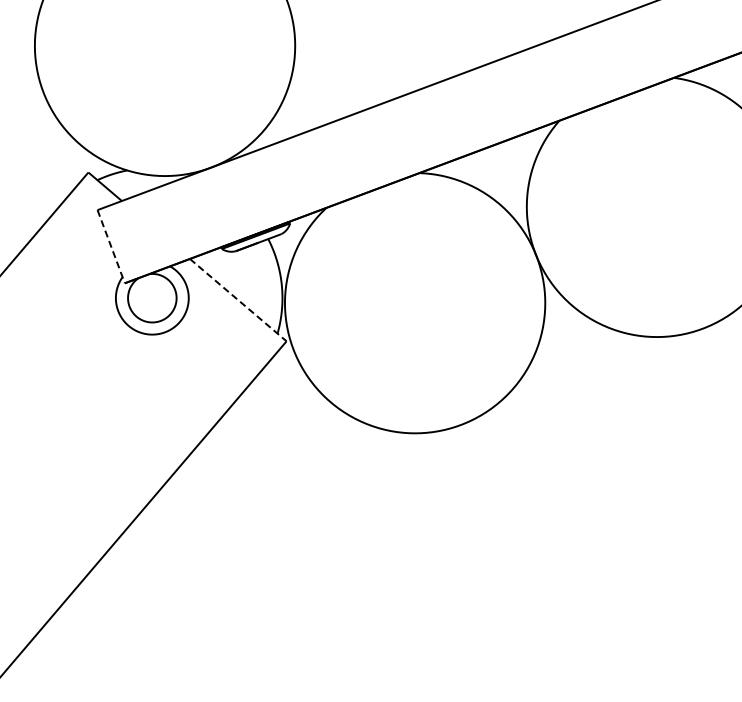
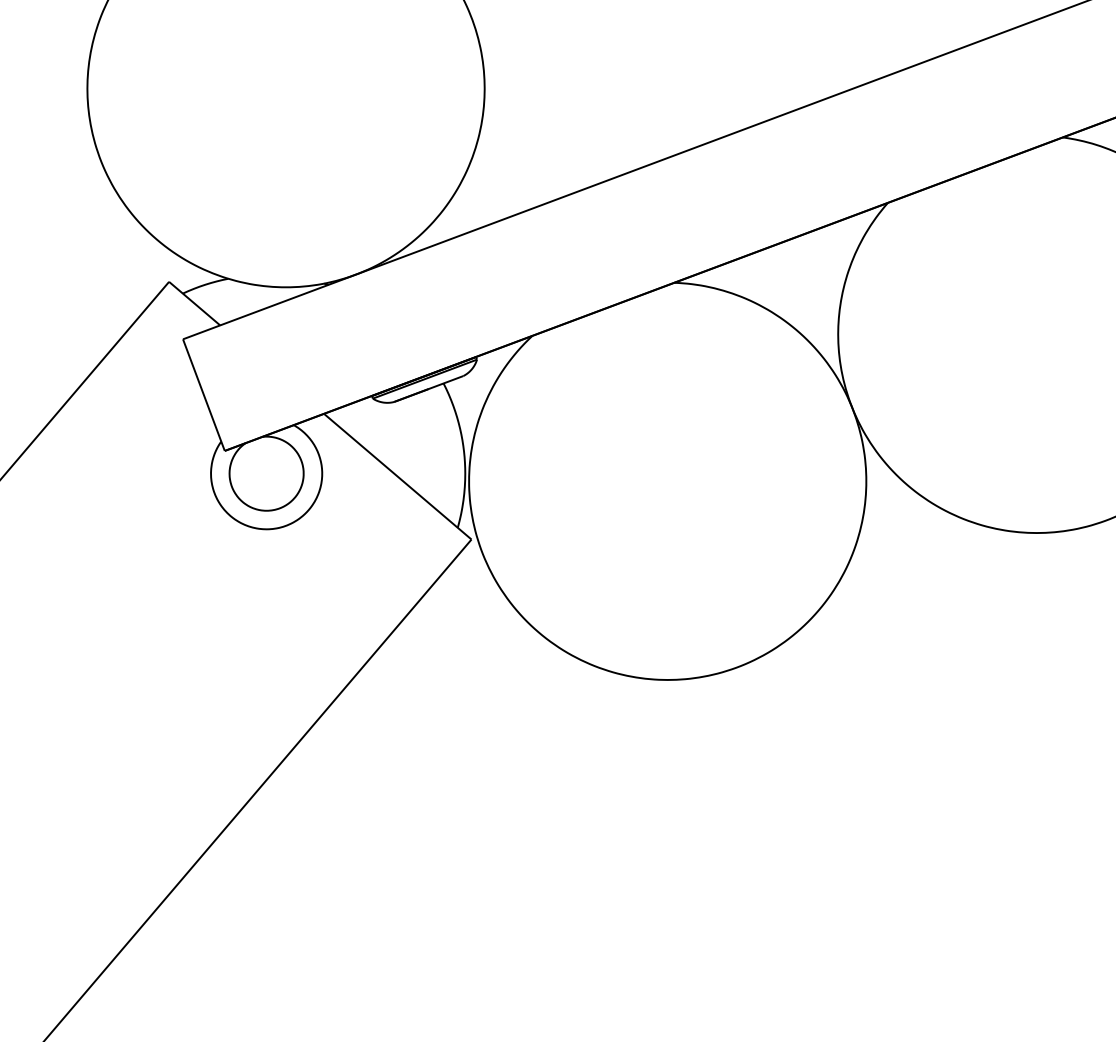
line: (111, 247) -> (204, 396), dashed -> solid
line: (238, 300) -> (398, 477), dashed -> solid

